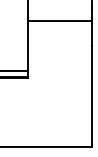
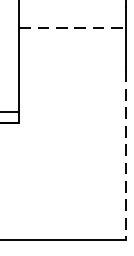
line: (60, 20) -> (73, 27), solid -> dashed
line: (92, 96) -> (126, 155), solid -> dashed

